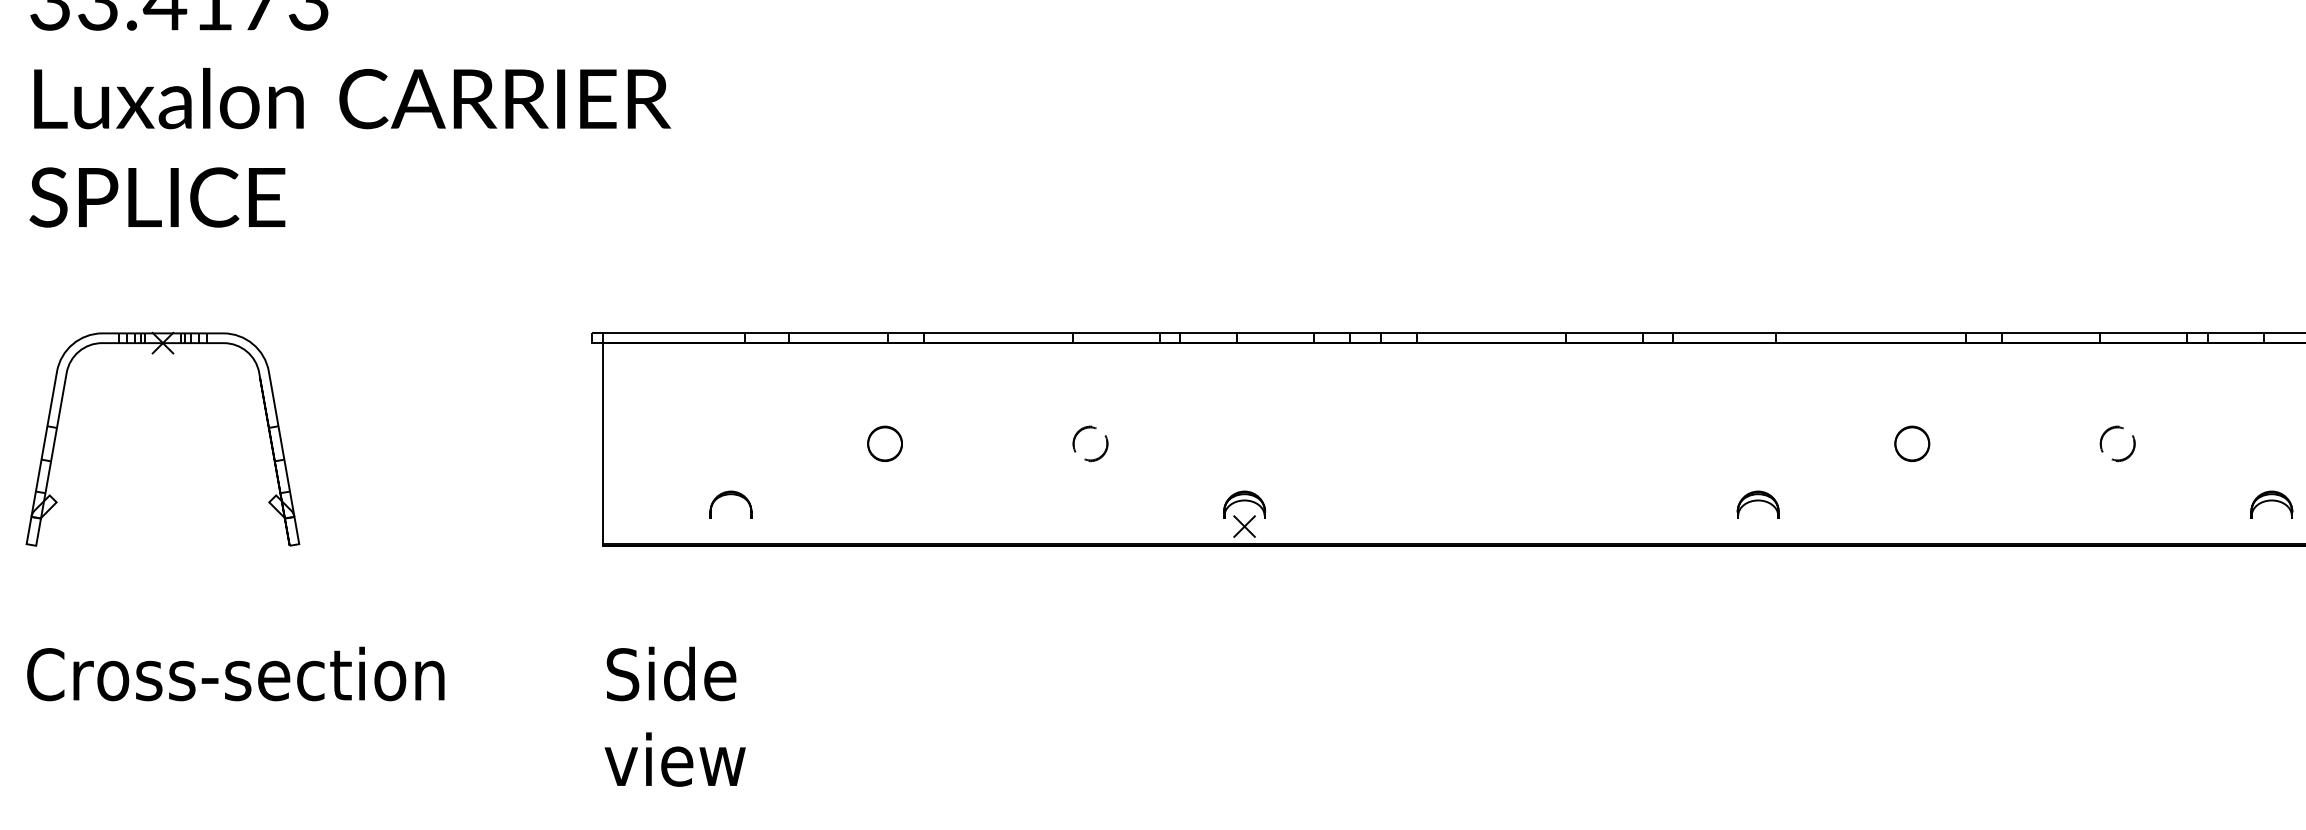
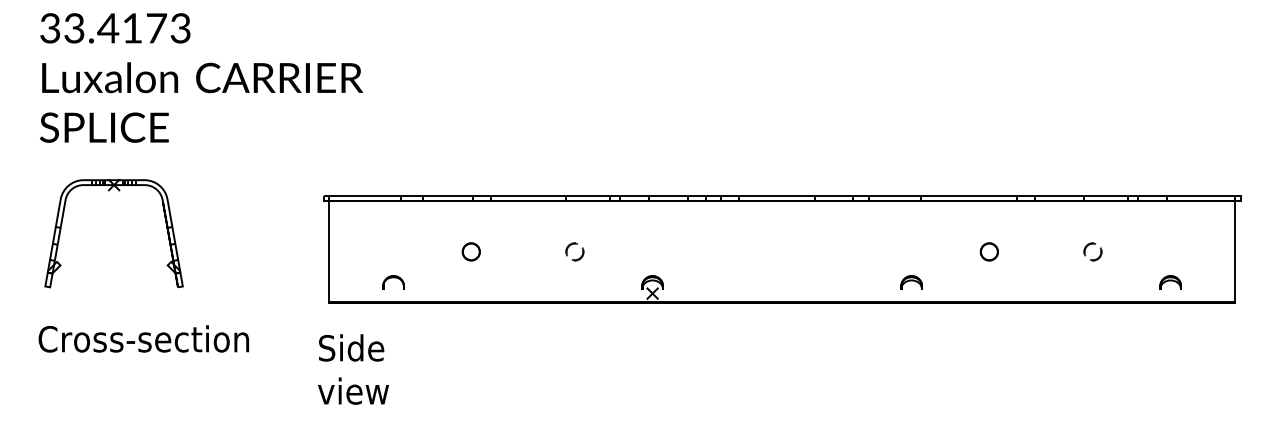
part: (153, 355) -> (109, 191), moved
text: (235, 673) -> (143, 338), moved
text: (675, 716) -> (353, 369), moved

